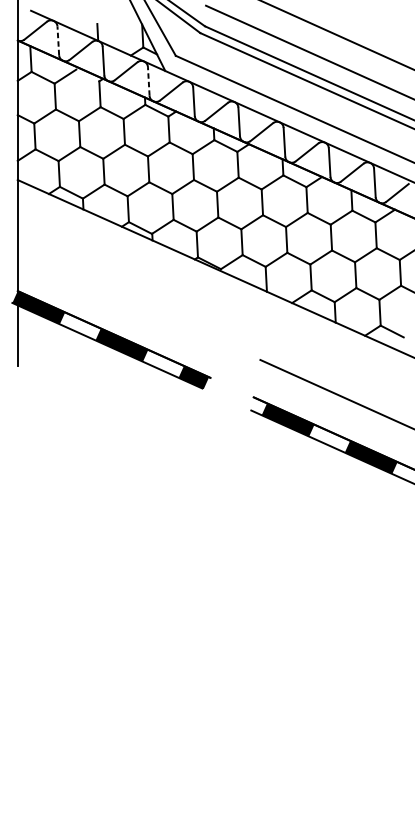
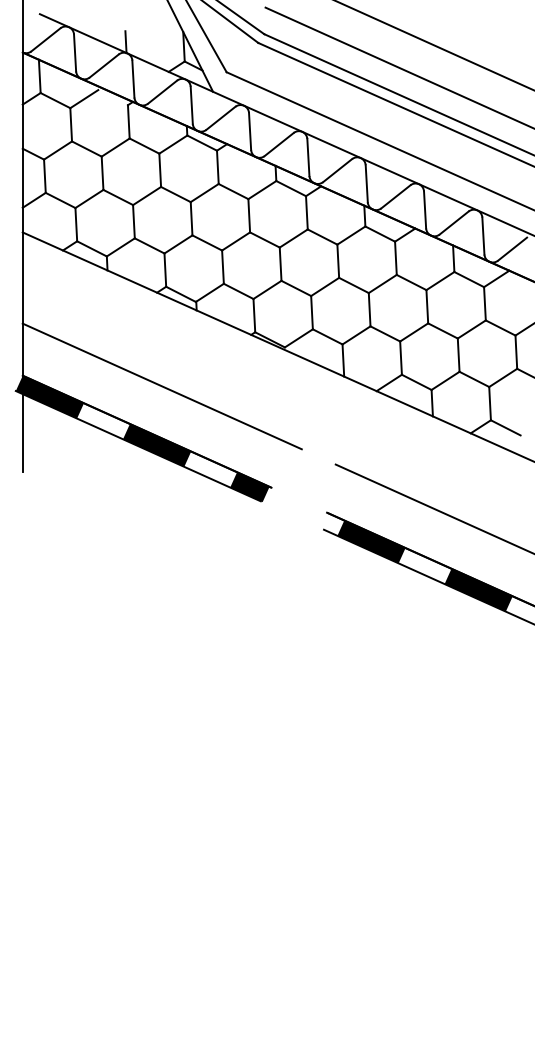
line: (58, 40) -> (75, 52), dashed -> solid
line: (148, 81) -> (191, 105), dashed -> solid
line: (125, 299) -> (161, 386), added

